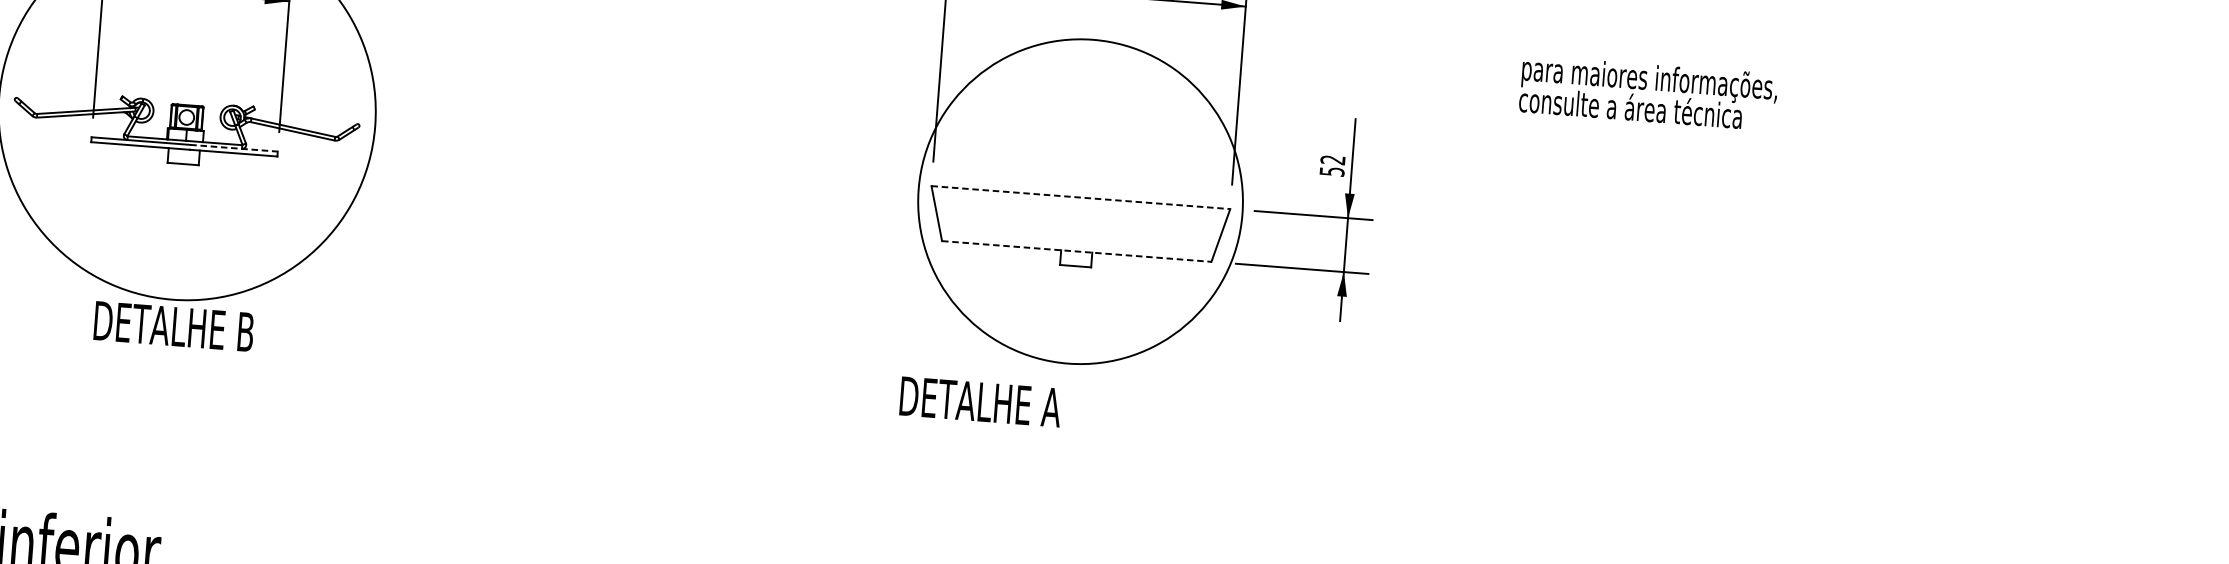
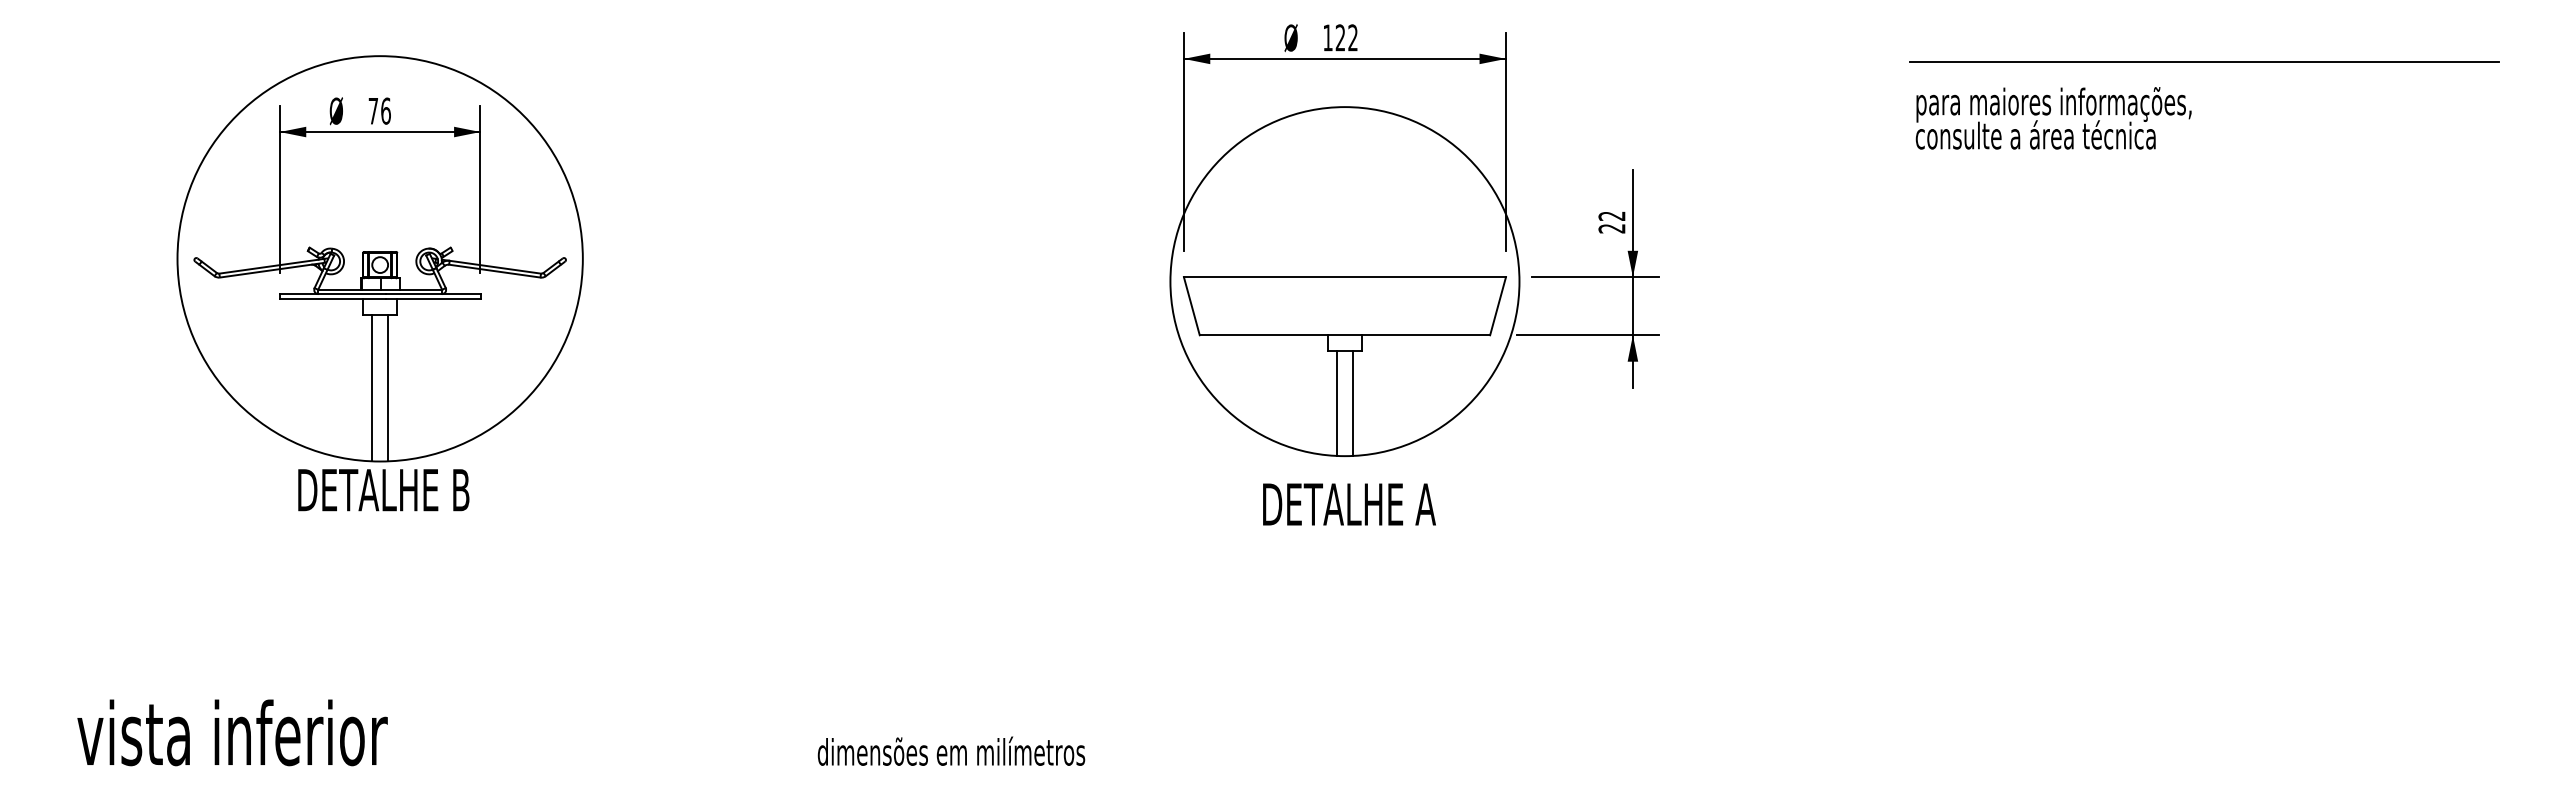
line: (1893, 58) -> (2204, 61), added
text: (1648, 93) -> (2053, 118), moved
line: (234, 148) -> (433, 294), dashed -> solid
text: (1331, 171) -> (1611, 228), 52 -> 22
line: (1081, 197) -> (1345, 277), dashed -> solid
line: (170, 231) -> (372, 388), added
line: (185, 232) -> (388, 388), added
line: (1077, 251) -> (1345, 335), dashed -> solid
line: (1064, 314) -> (1337, 403), added
line: (1078, 315) -> (1352, 403), added
text: (980, 402) -> (1349, 504), moved

